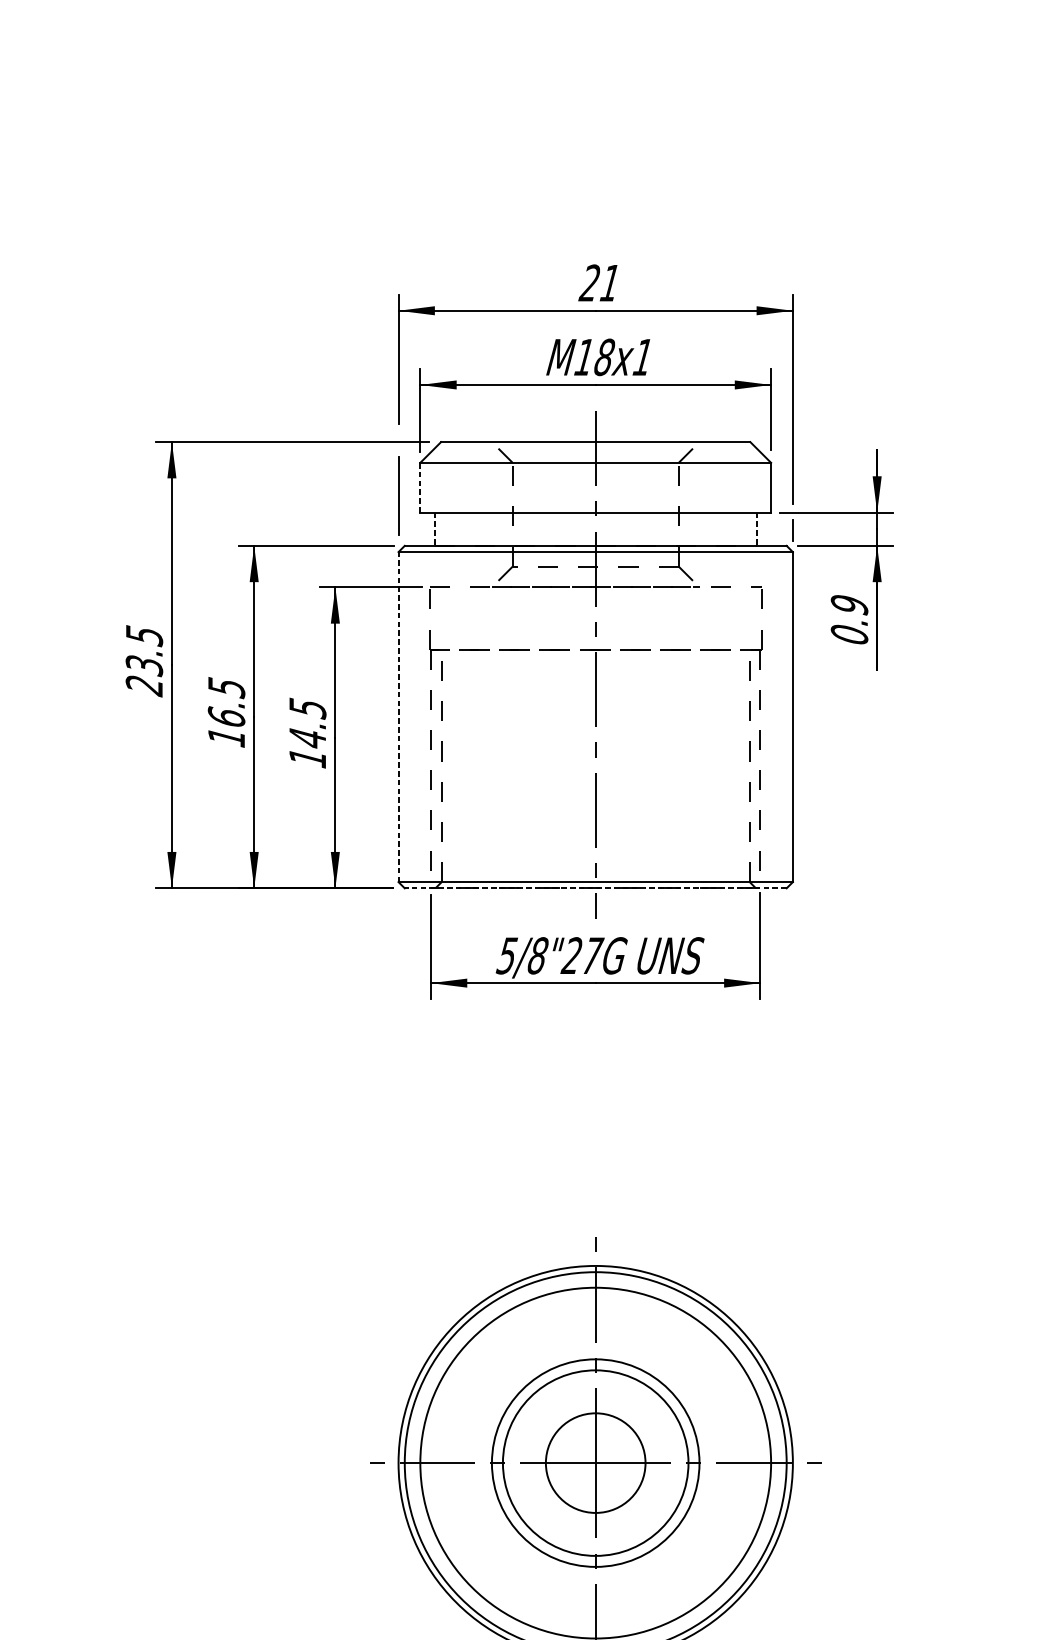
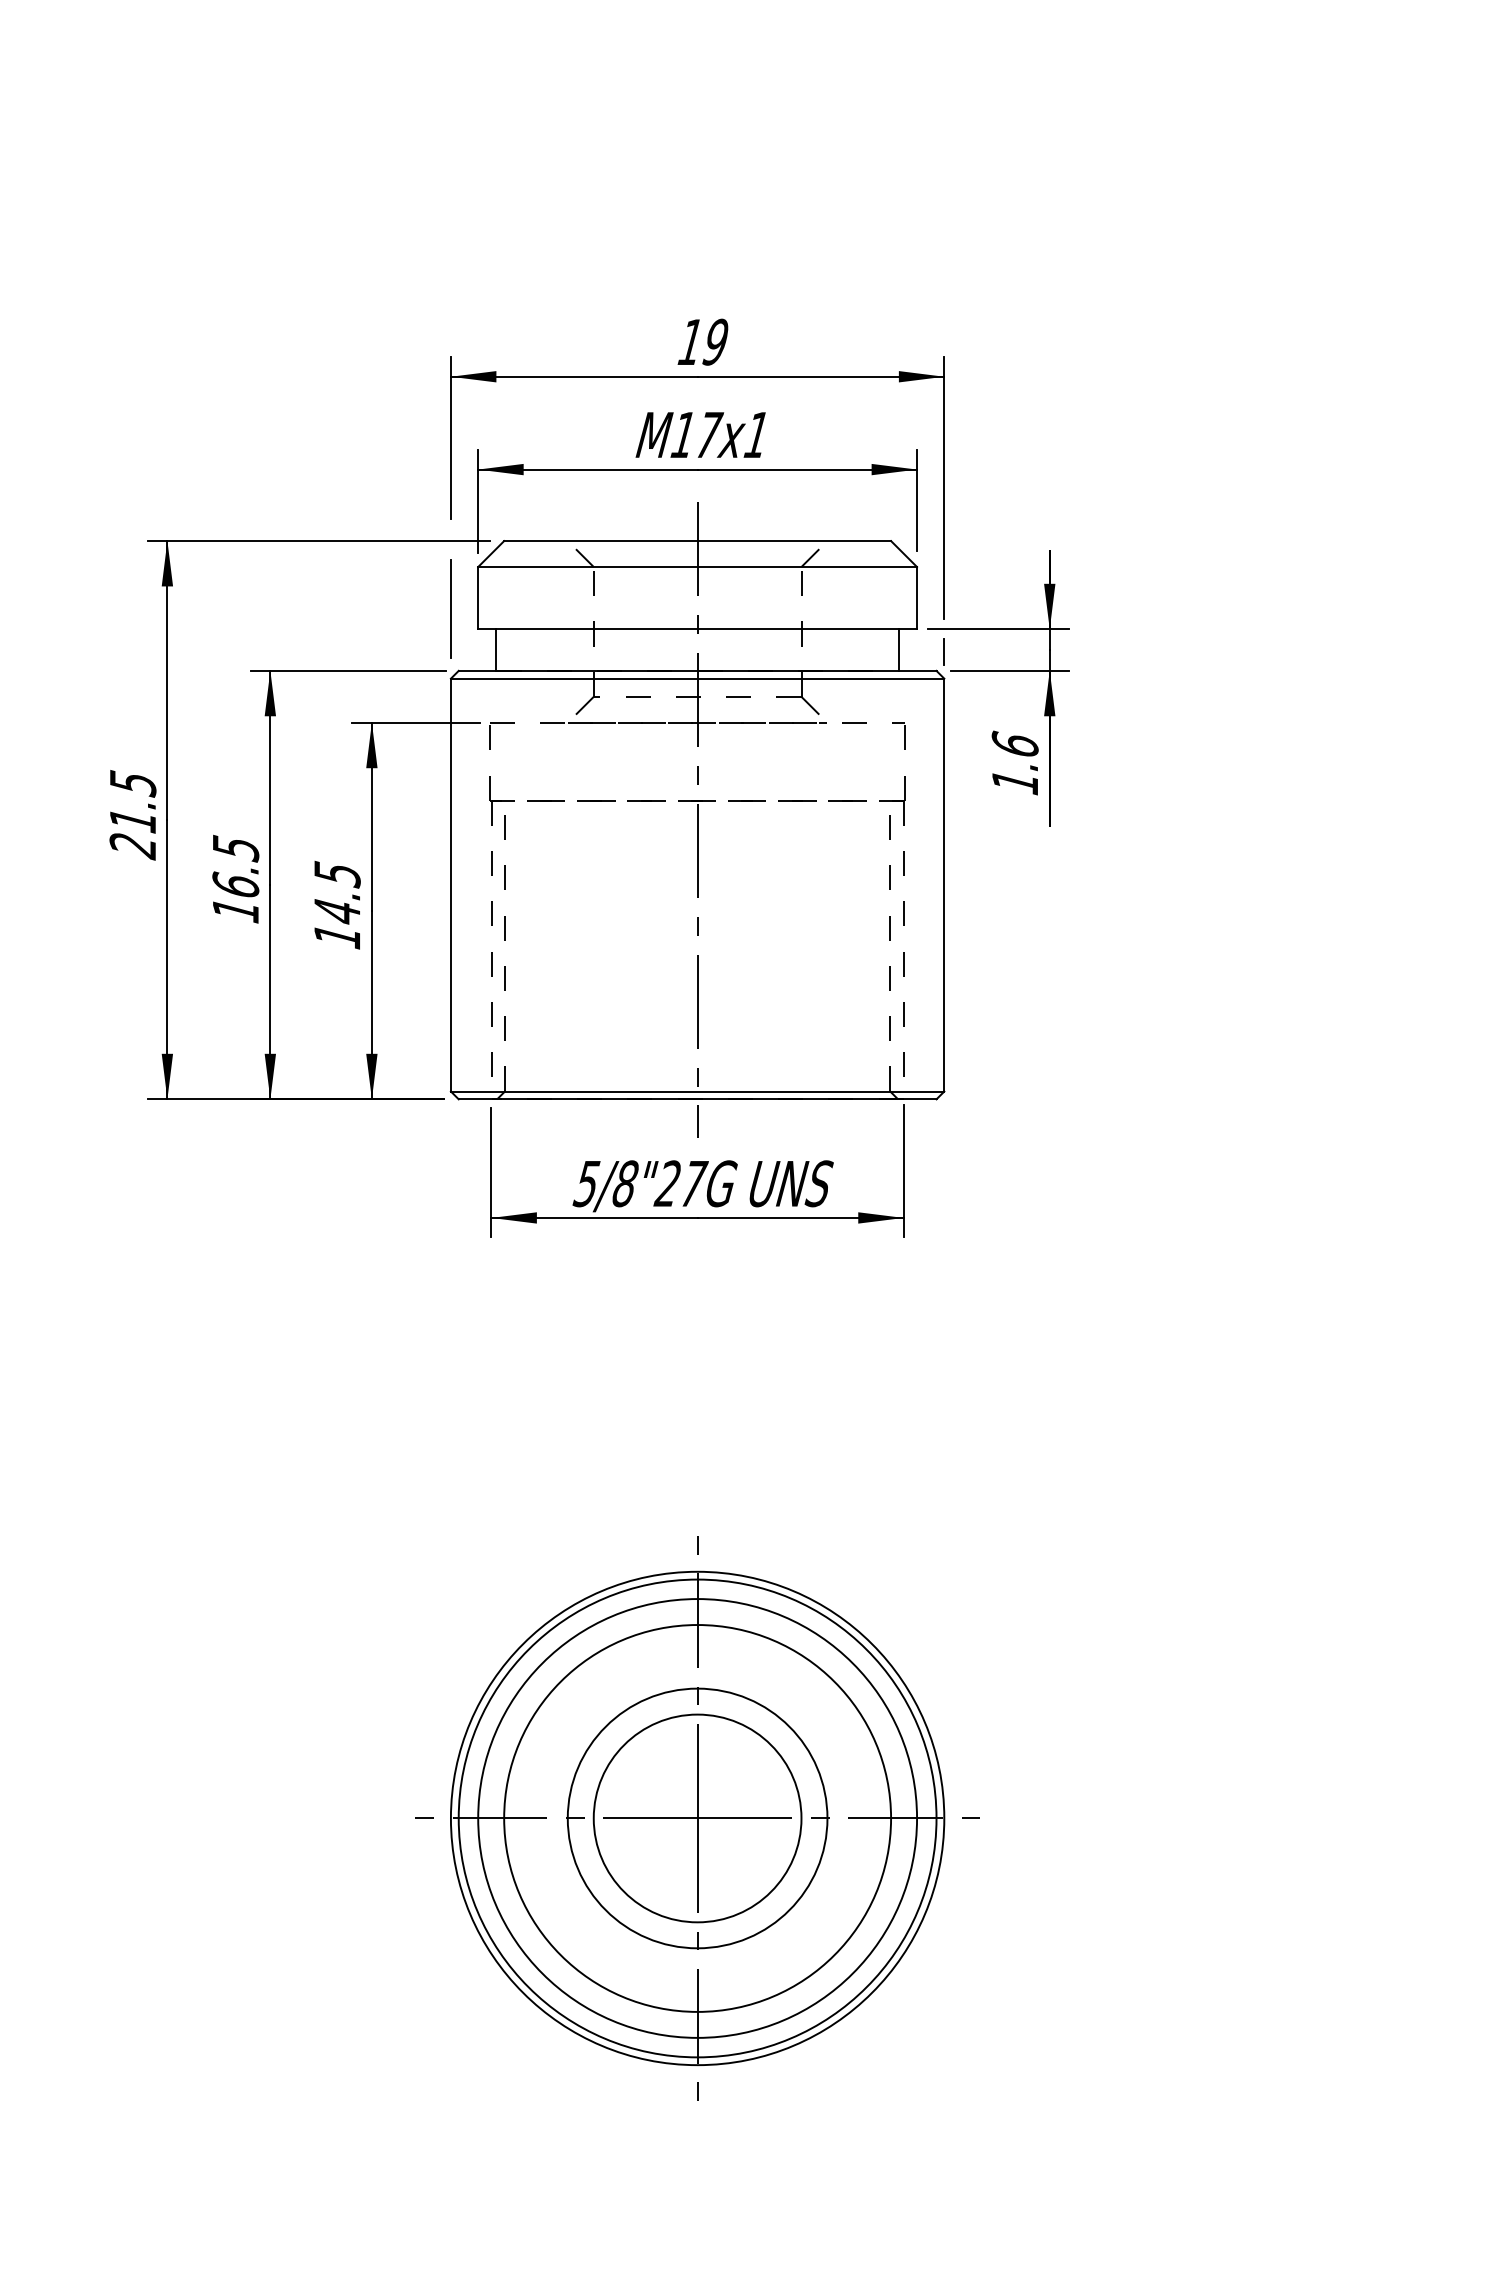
text: (598, 282) -> (701, 341), 21 -> 19
text: (605, 356) -> (709, 434), M18x1 -> M17x1
line: (420, 487) -> (478, 597), dashed -> solid
line: (434, 529) -> (496, 650), dashed -> solid
line: (756, 529) -> (898, 650), dashed -> solid
text: (849, 619) -> (1014, 762), 0.9 -> 1.6
text: (144, 666) -> (132, 821), 23.5 -> 21.5
line: (398, 716) -> (450, 884), dashed -> solid
line: (595, 888) -> (697, 1099), dashed -> solid
circle: (595, 1463) -> (697, 1818), size x1.67
circle: (595, 1463) -> (697, 1818), size x1.67

